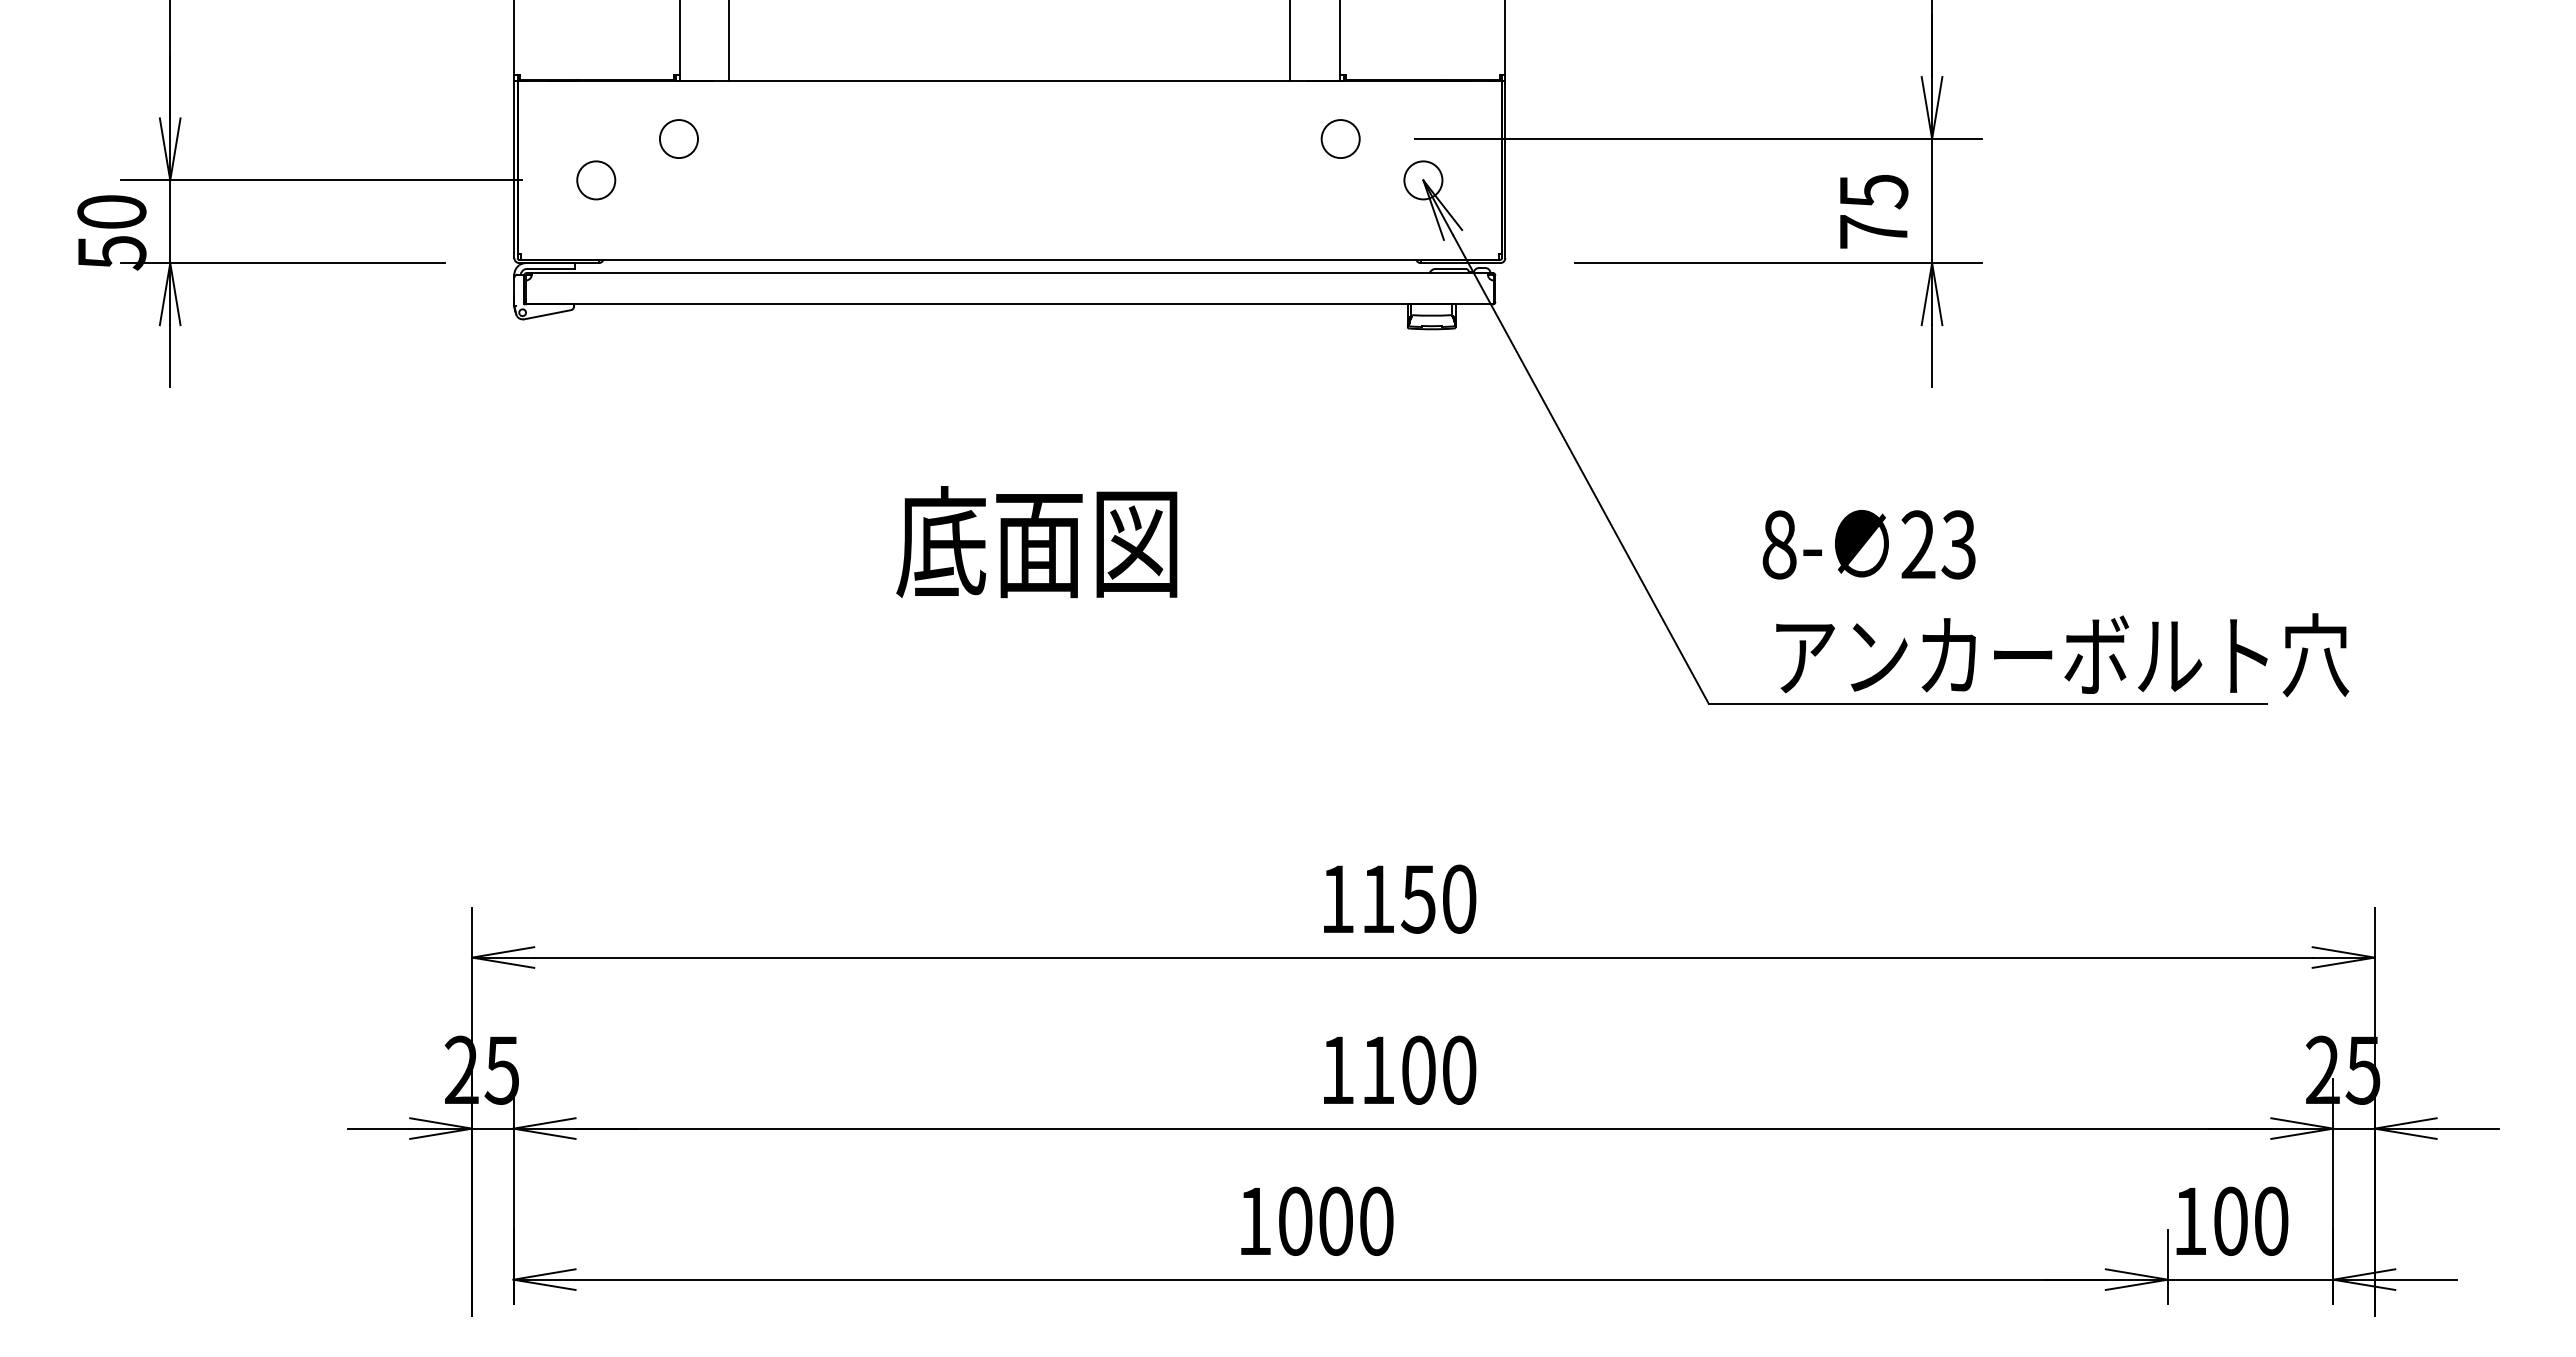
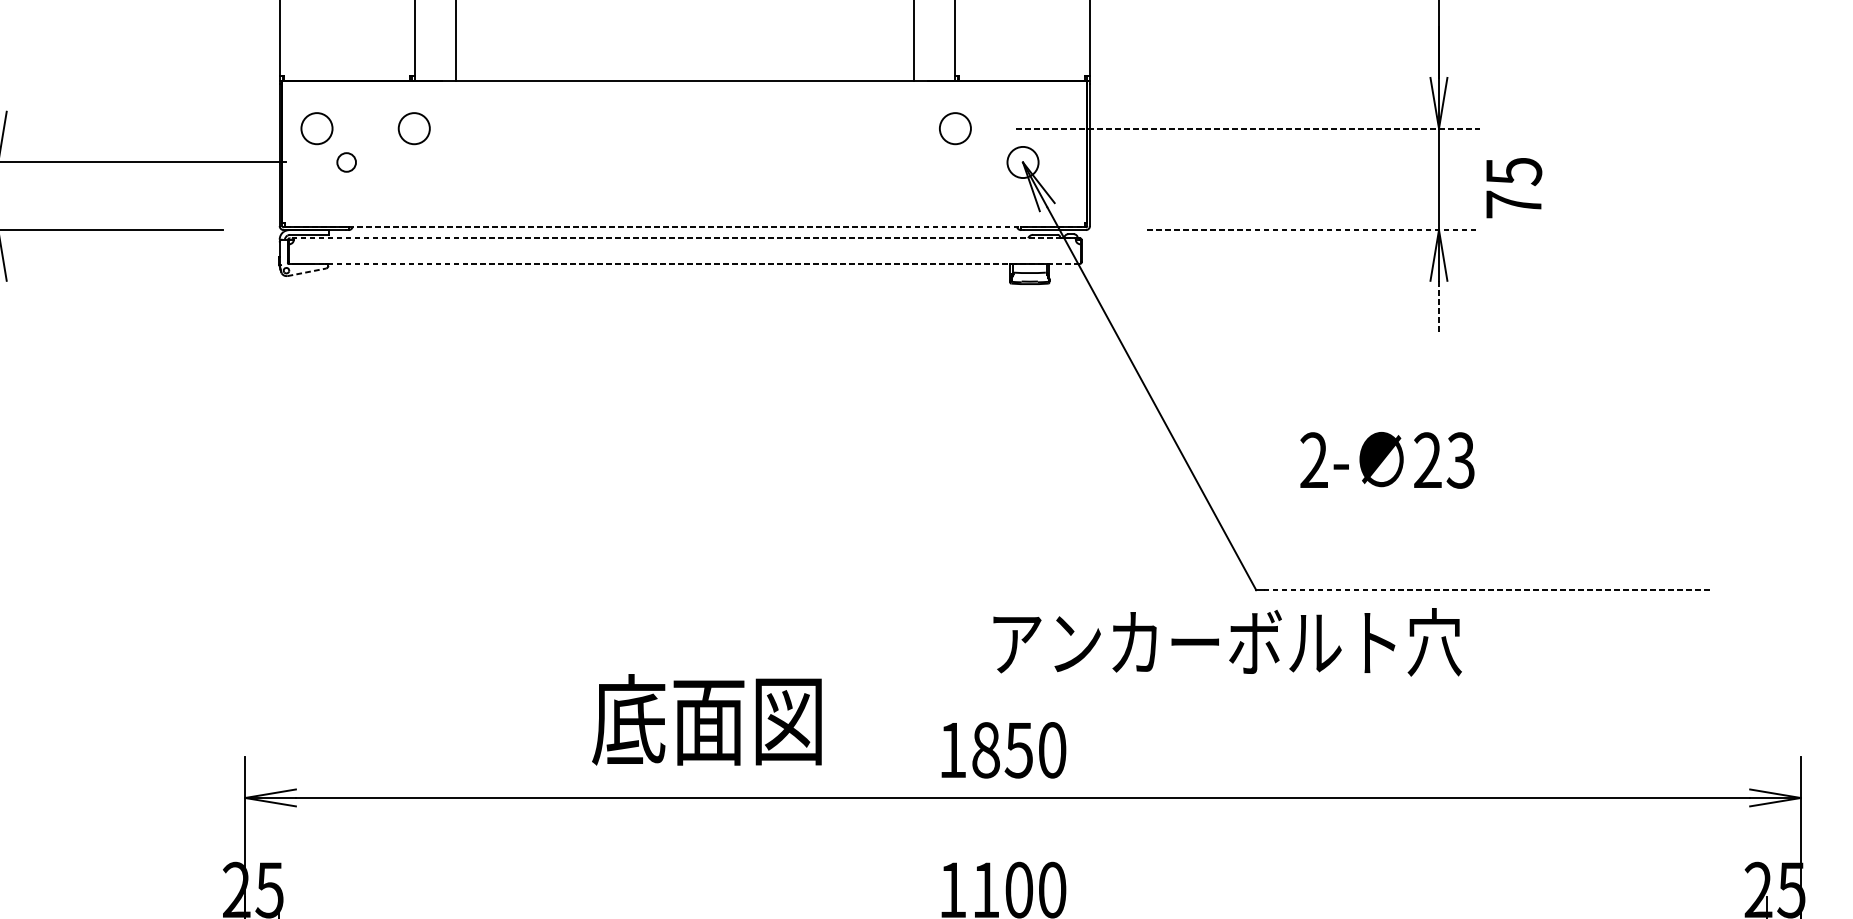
circle: (559, 138) -> (316, 128), added
line: (1698, 139) -> (1247, 129), solid -> dashed
circle: (596, 180) -> (346, 162), size x0.6
text: (1874, 211) -> (1514, 187), moved
line: (1009, 259) -> (684, 227), solid -> dashed
line: (1778, 263) -> (1313, 230), solid -> dashed
line: (1009, 273) -> (684, 238), solid -> dashed
line: (1009, 304) -> (684, 263), solid -> dashed
line: (548, 314) -> (307, 272), solid -> dashed
line: (1932, 356) -> (1439, 306), solid -> dashed
text: (1036, 542) -> (706, 720), moved
text: (1779, 544) -> (1314, 460), 8- -> 2-
text: (2062, 655) -> (1227, 642), moved
line: (1992, 703) -> (1488, 590), solid -> dashed
text: (1378, 898) -> (986, 749), 1150 -> 1850

